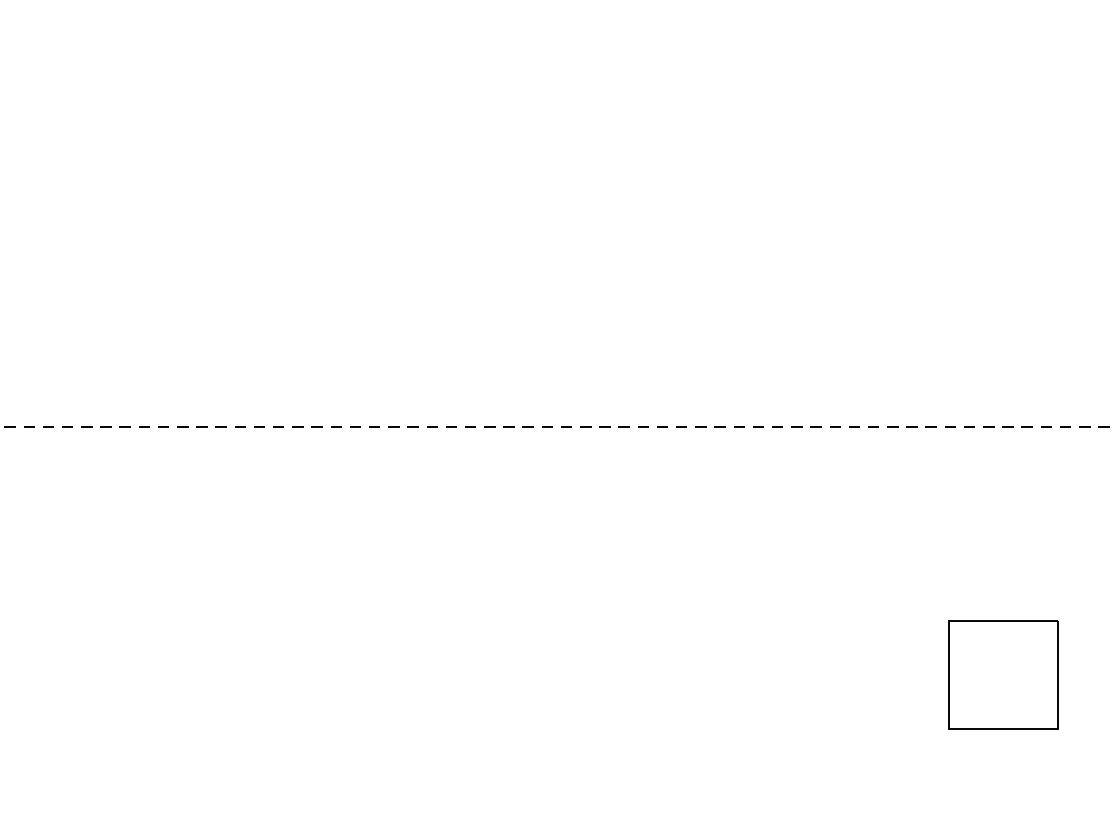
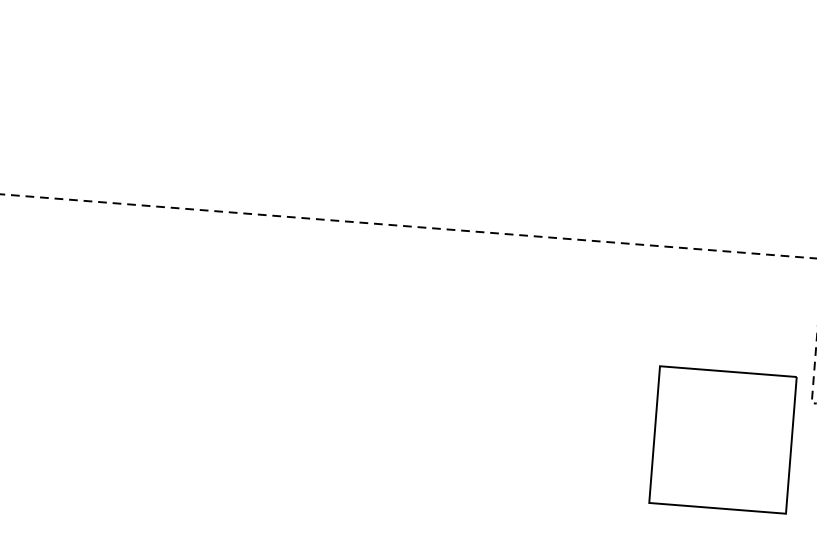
part: (1003, 674) -> (723, 439), size x1.67

